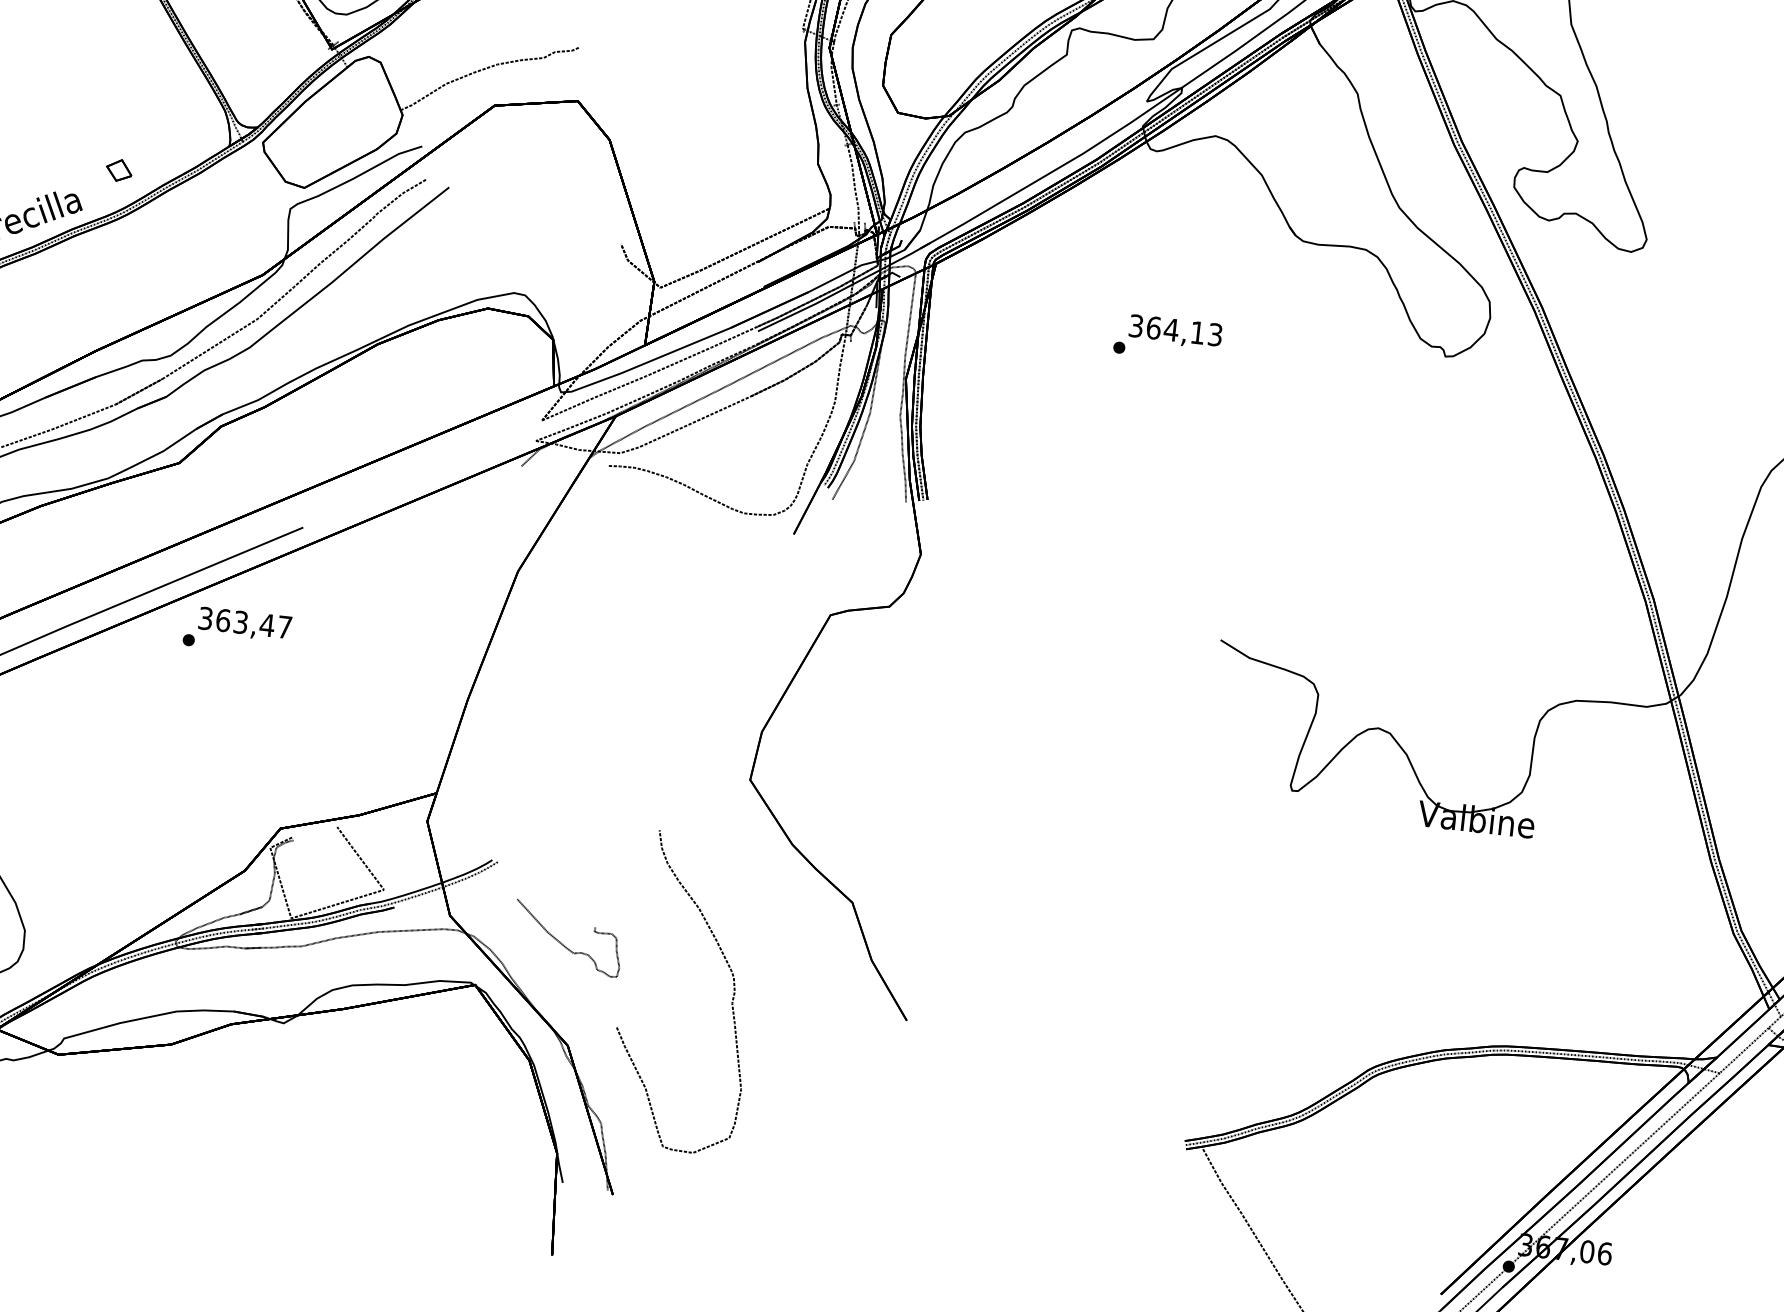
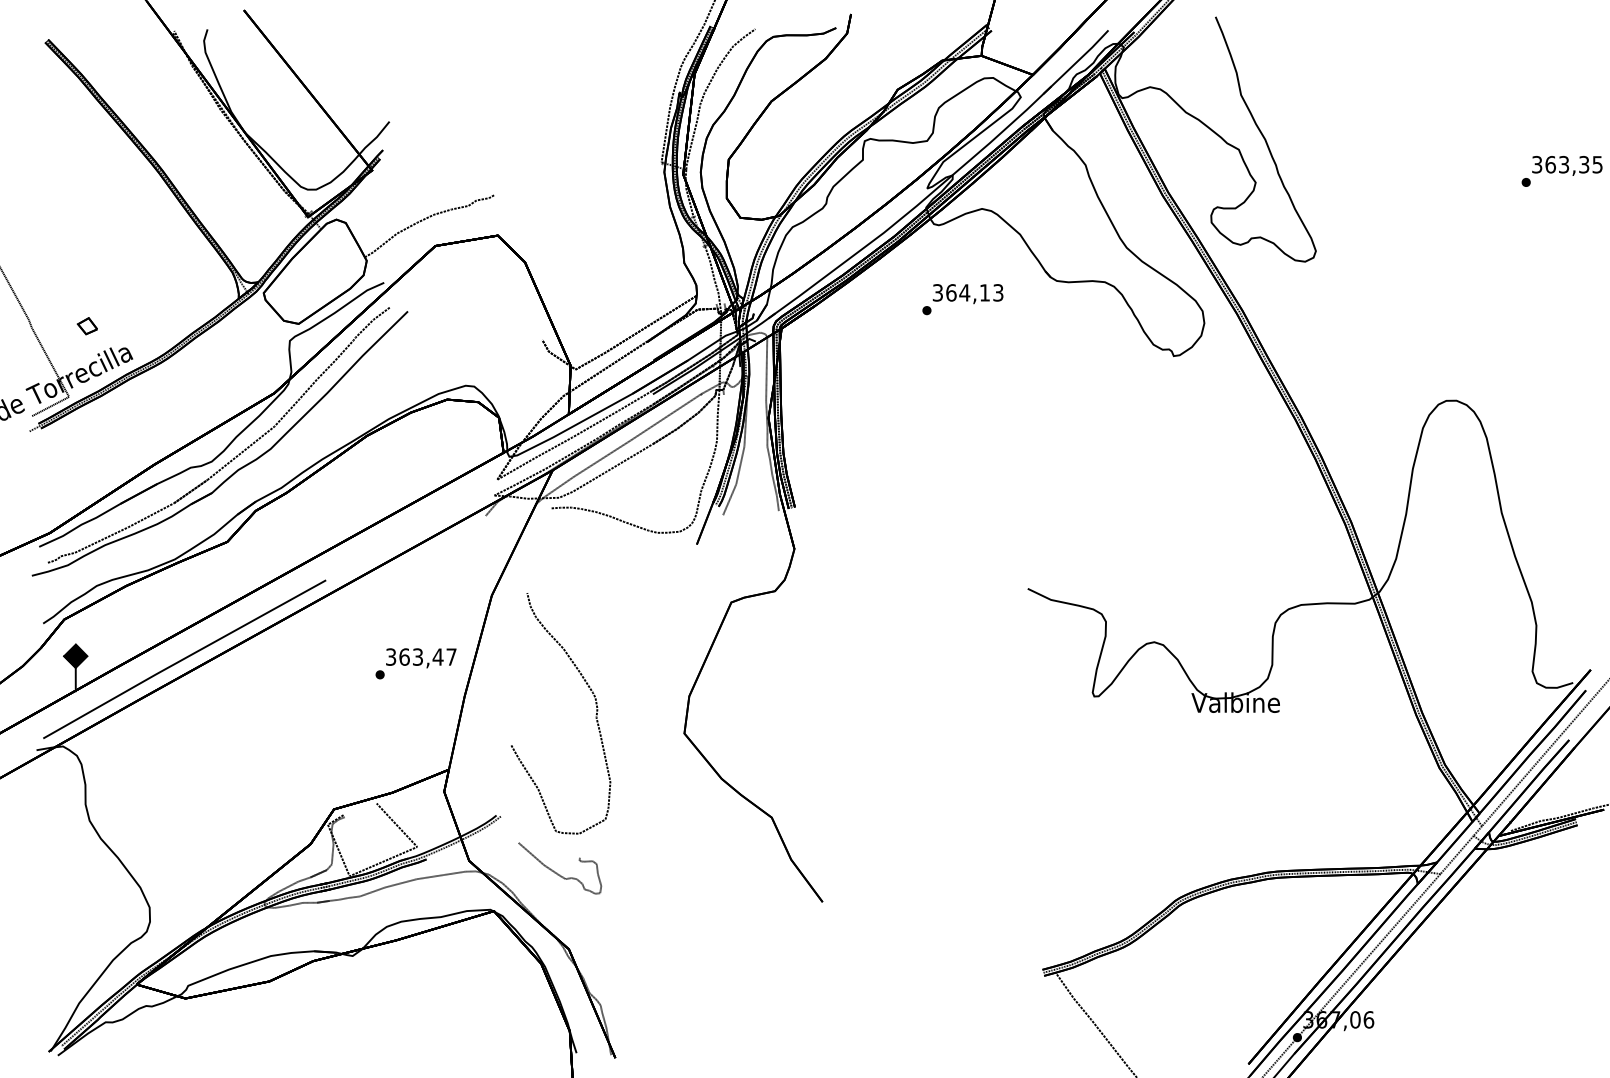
part: (117, 170) -> (86, 326), moved
text: (1167, 338) -> (962, 299), moved
text: (236, 630) -> (415, 663), moved
curve: (731, 1001) -> (595, 716), moved

